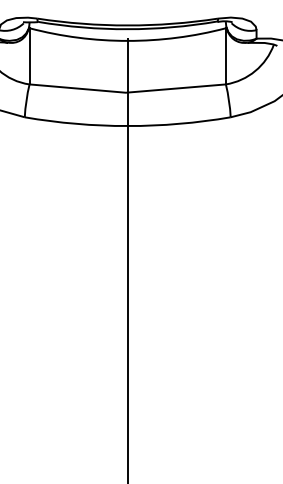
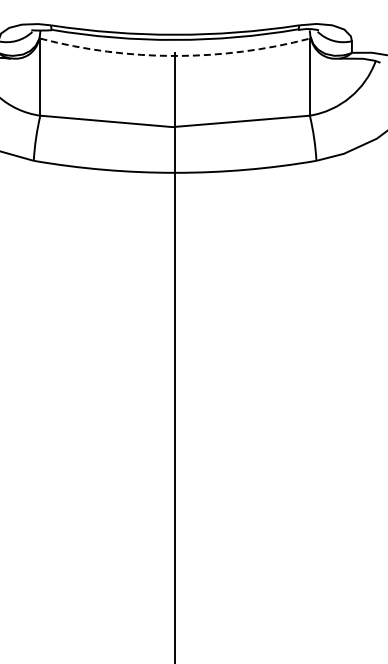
arc: (128, 40) -> (175, 55), solid -> dashed

